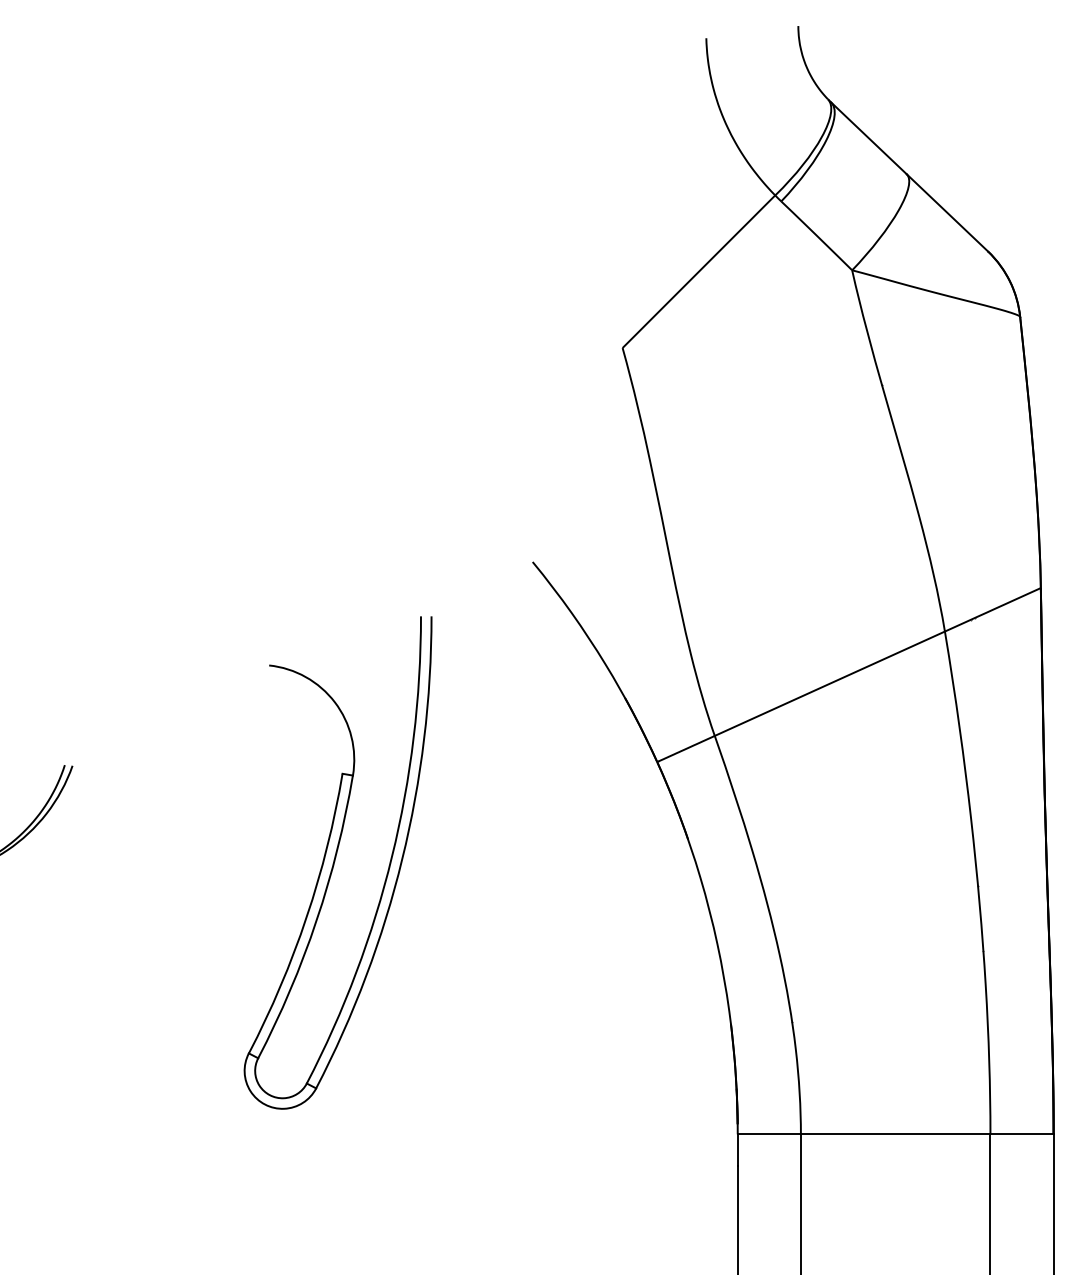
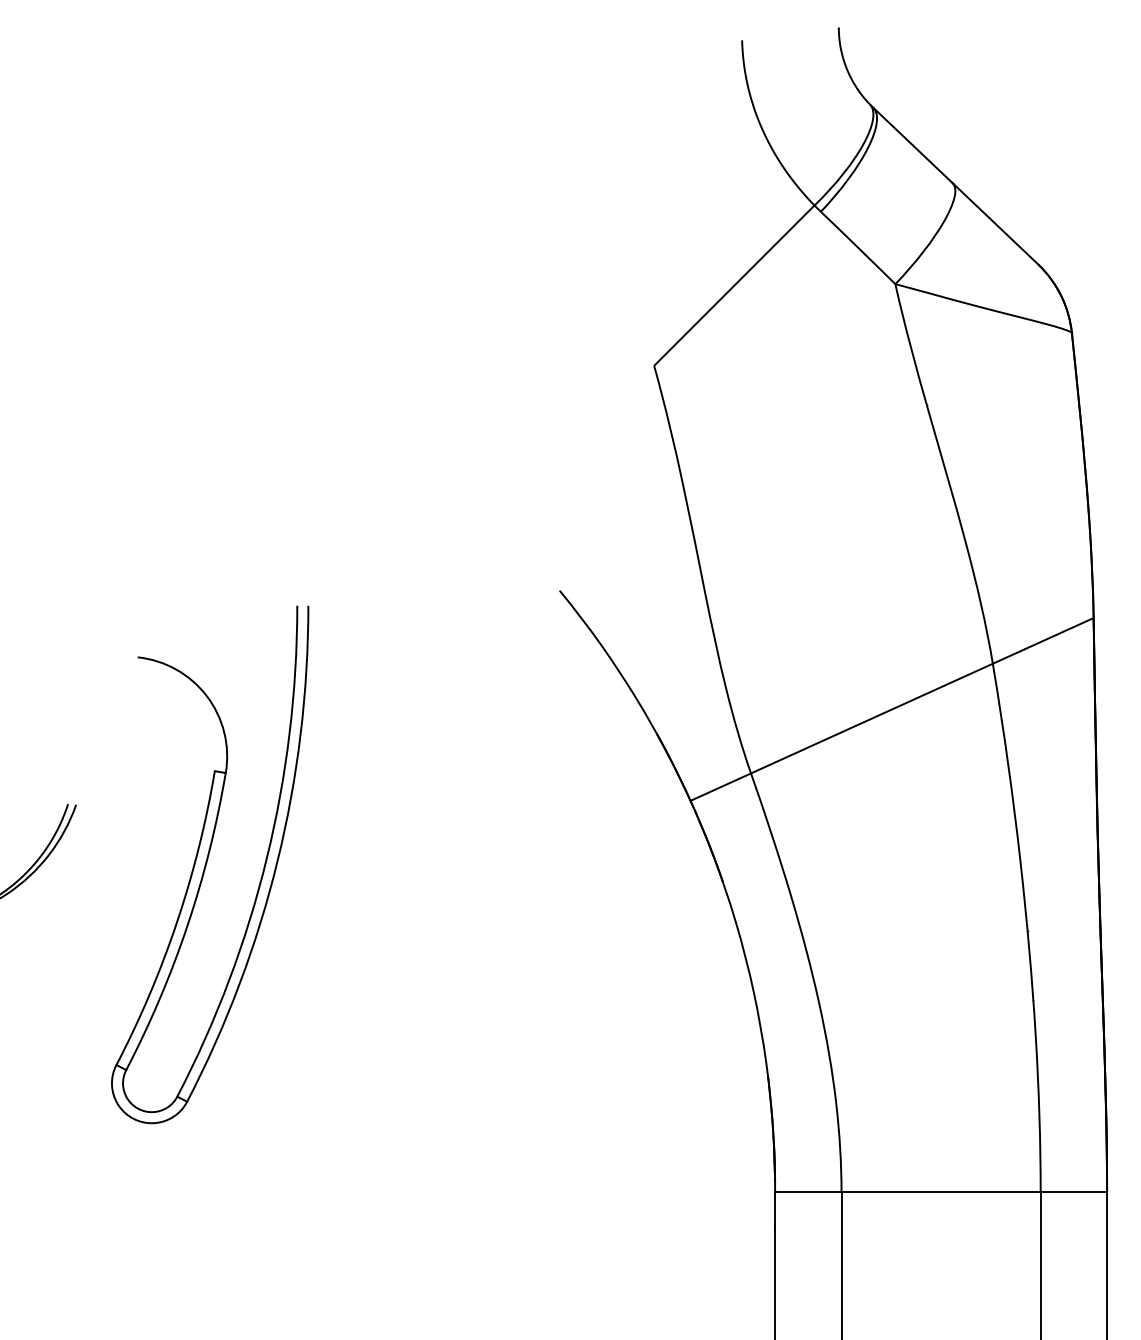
part: (337, 862) -> (209, 864), moved

